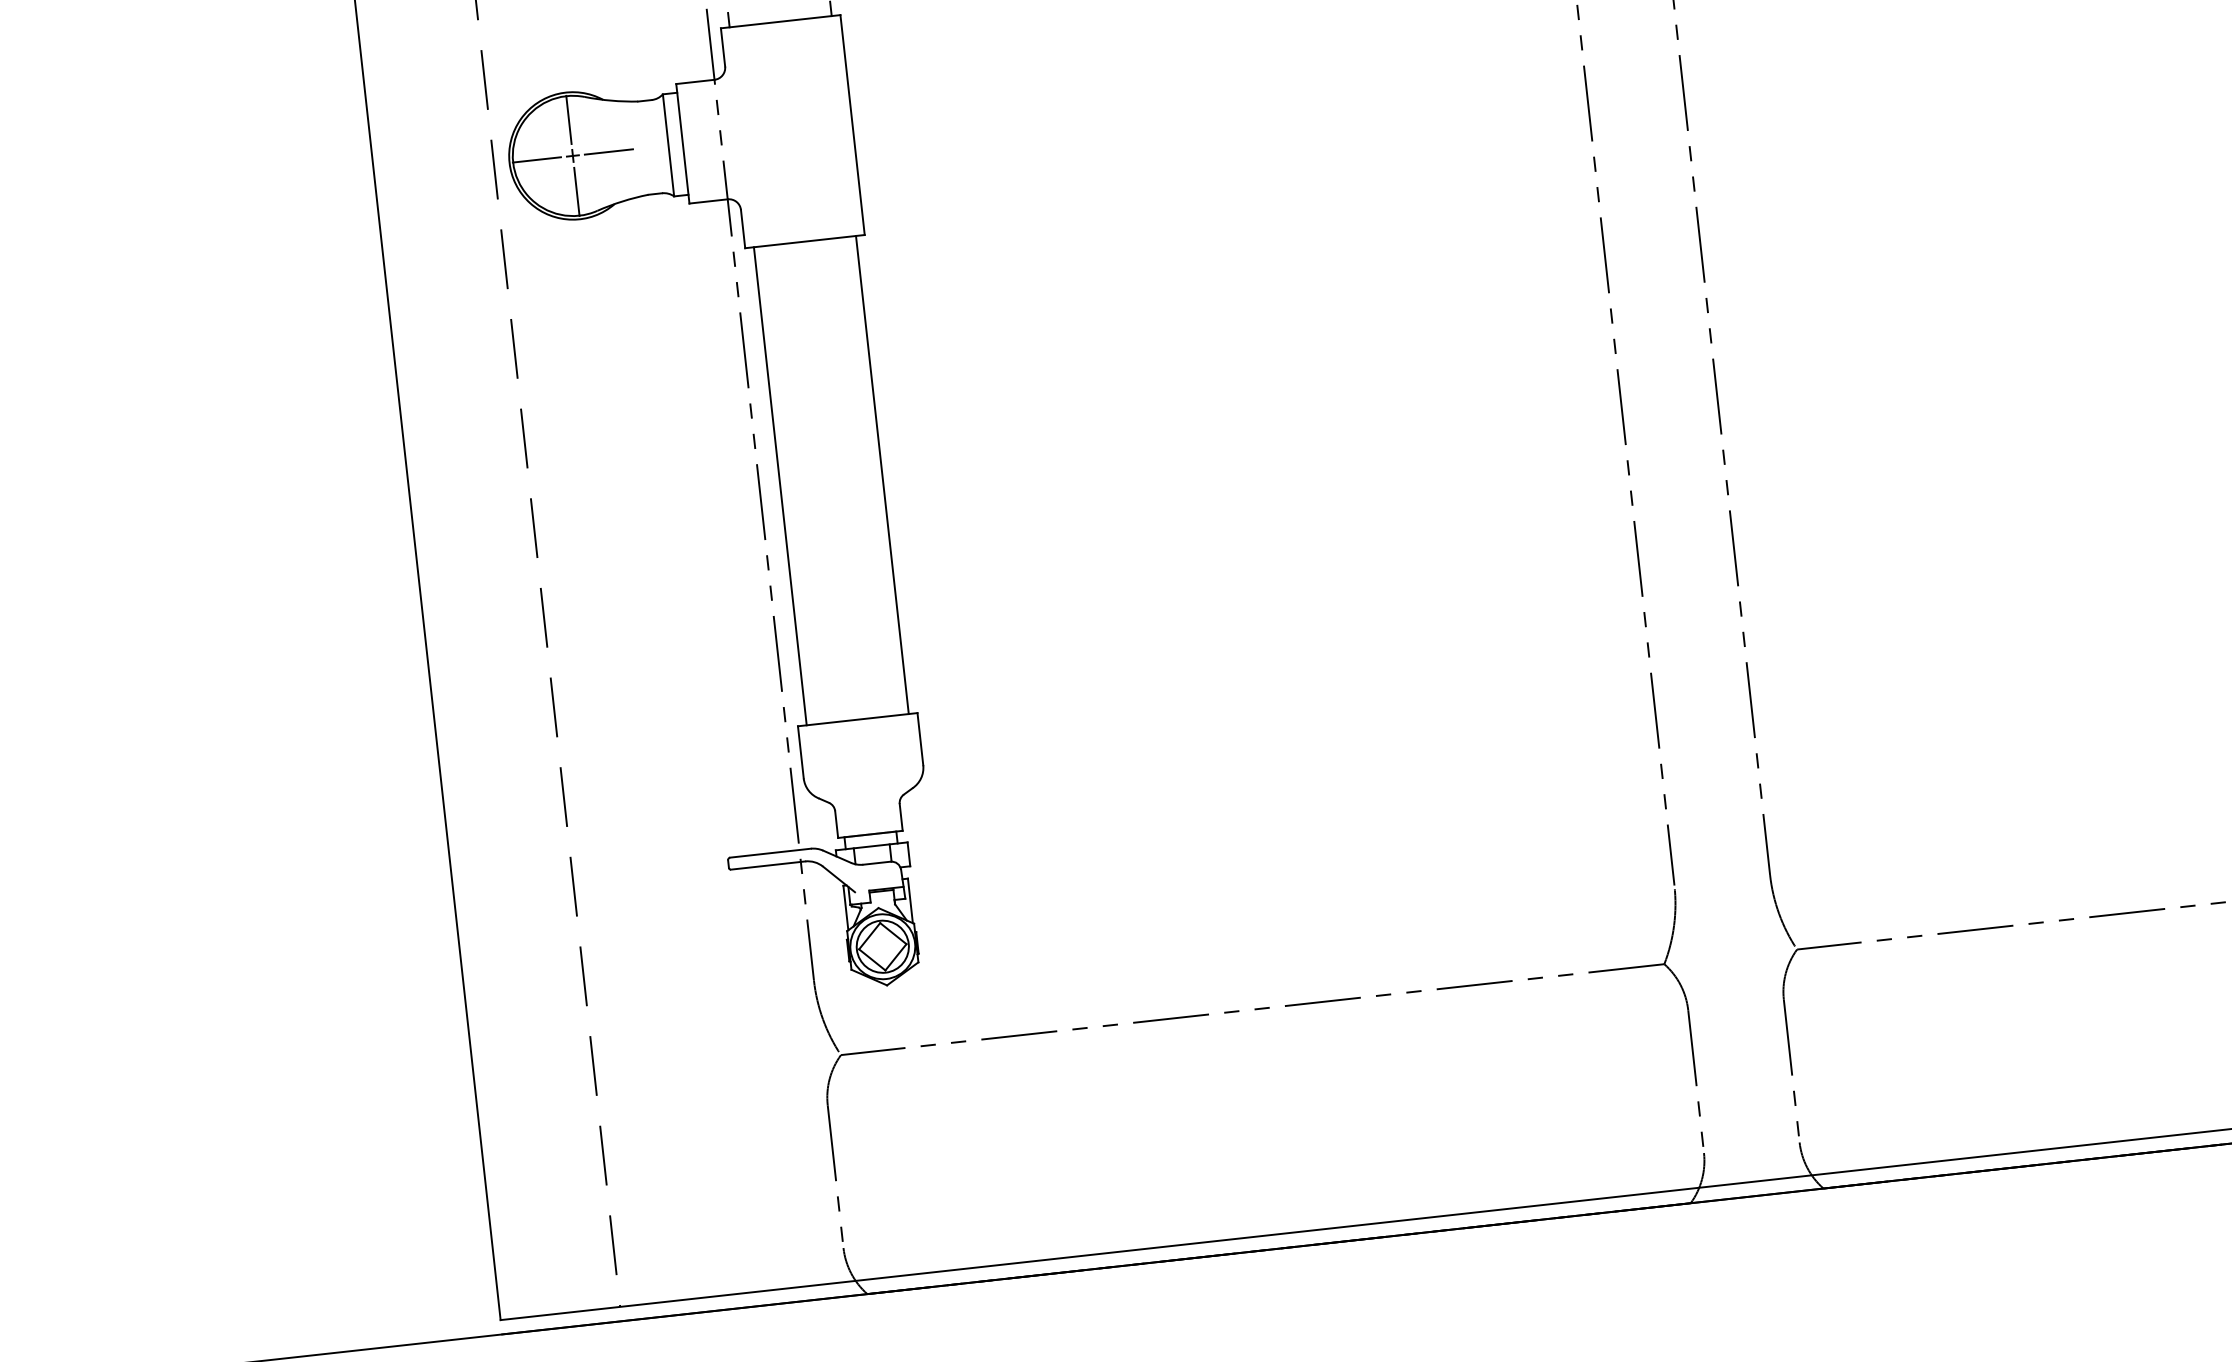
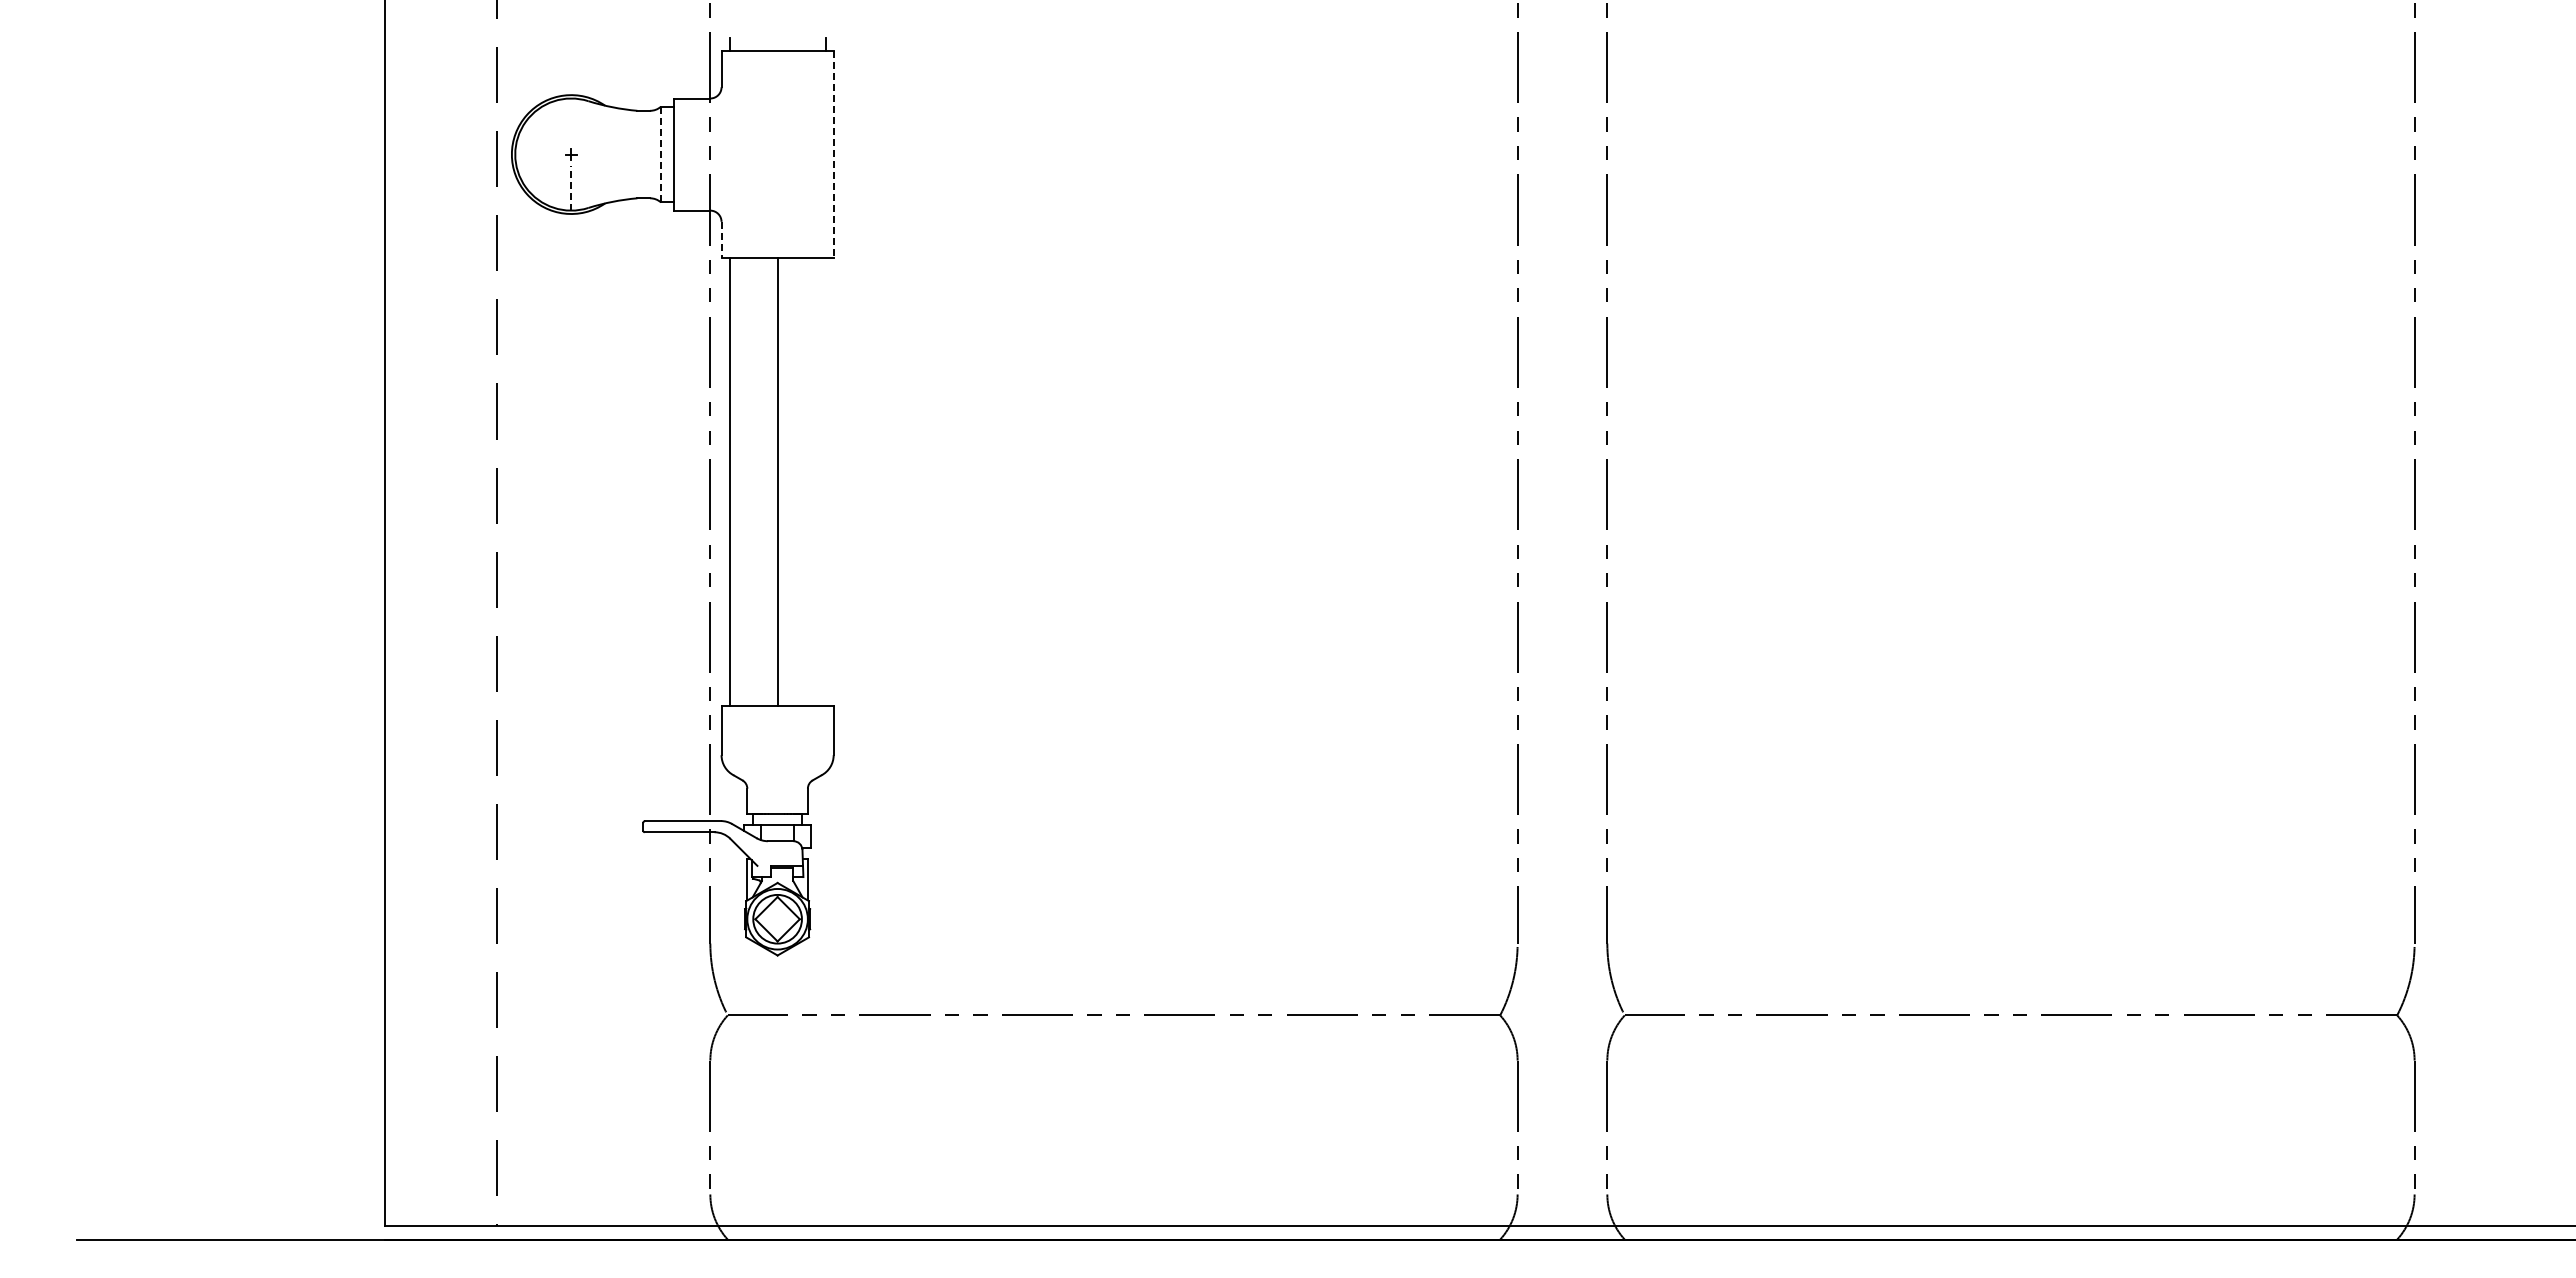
line: (569, 119) -> (571, 120), removed
line: (852, 126) -> (833, 155), solid -> dashed
line: (669, 145) -> (661, 154), solid -> dashed
line: (608, 151) -> (604, 154), removed
line: (536, 159) -> (537, 154), removed
line: (577, 192) -> (571, 188), solid -> dashed
line: (743, 228) -> (721, 239), solid -> dashed
line: (882, 474) -> (777, 481), moved

